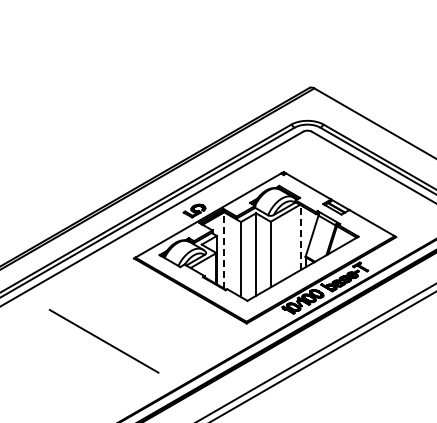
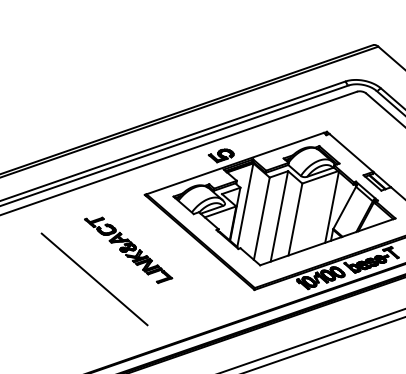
line: (300, 237) -> (331, 207), dashed -> solid
line: (224, 249) -> (245, 204), dashed -> solid
part: (128, 309) -> (128, 249), added

